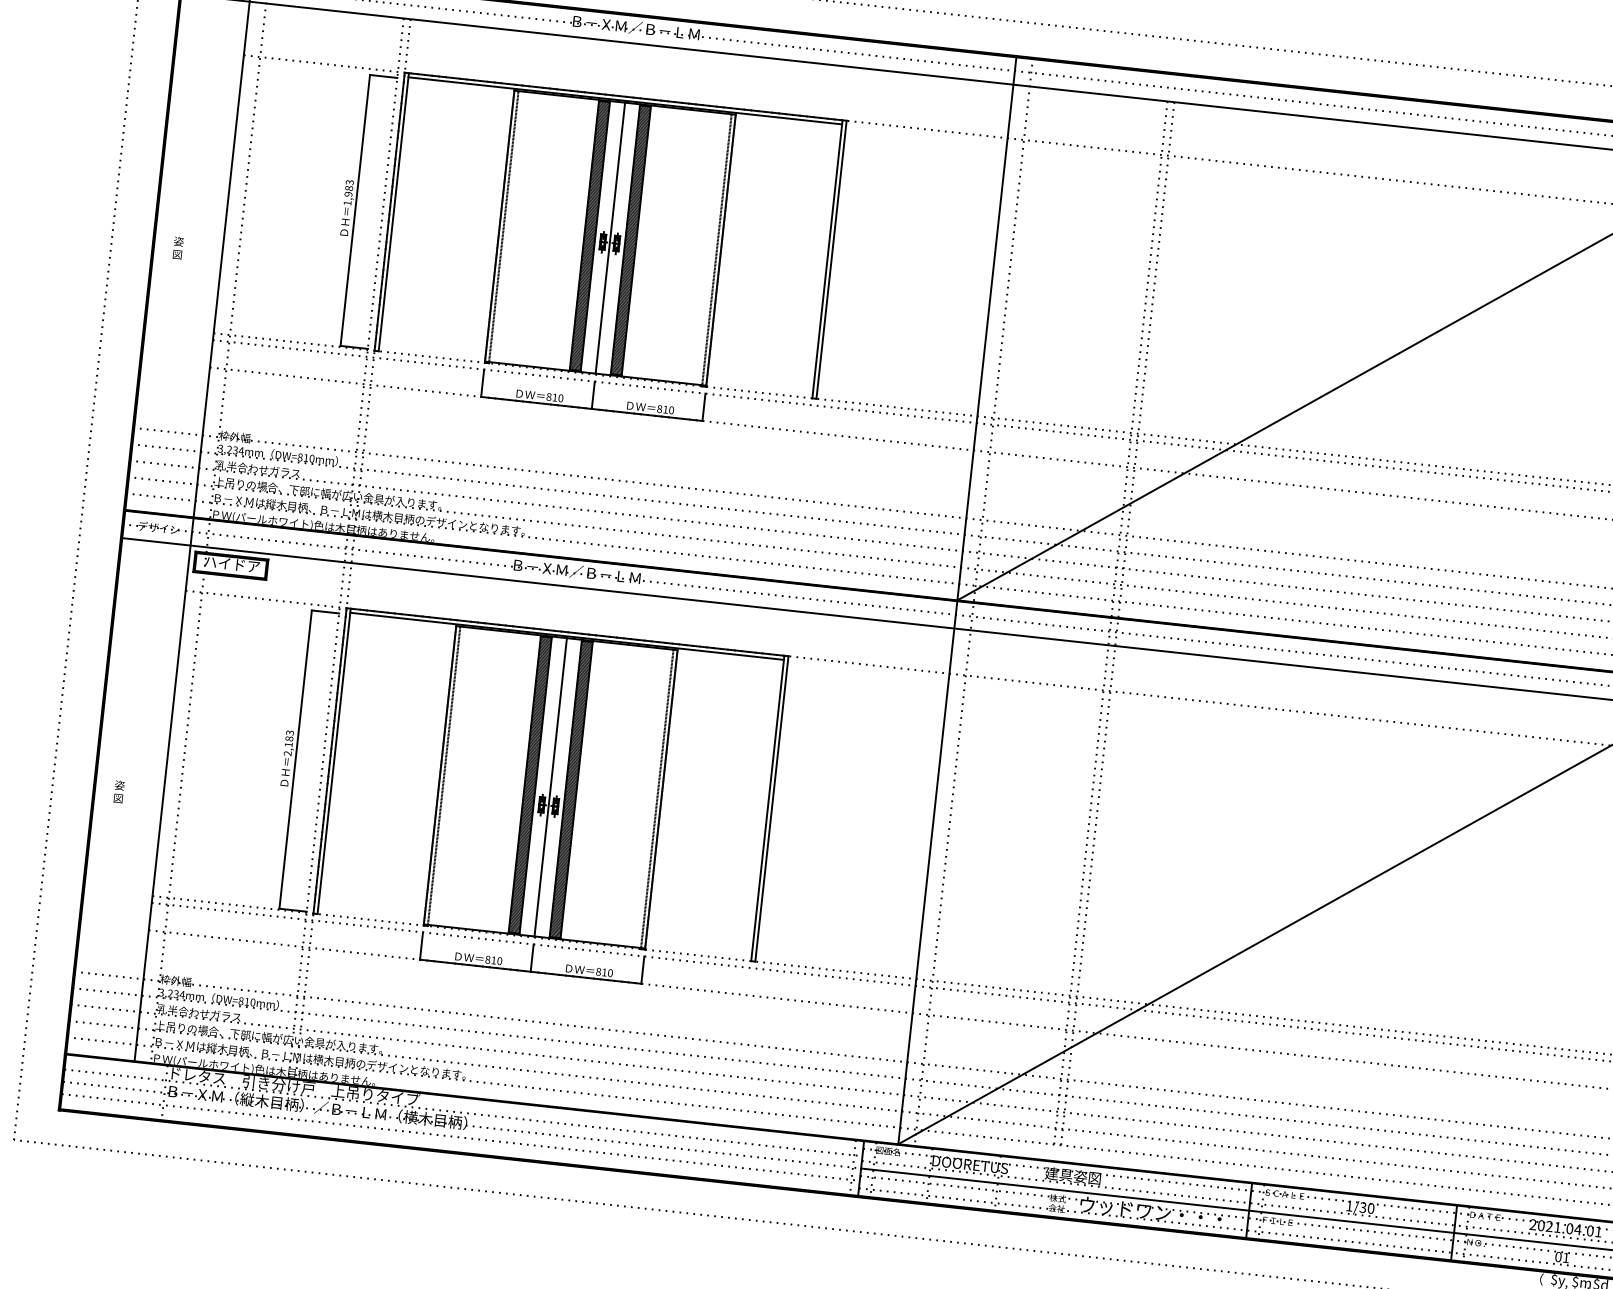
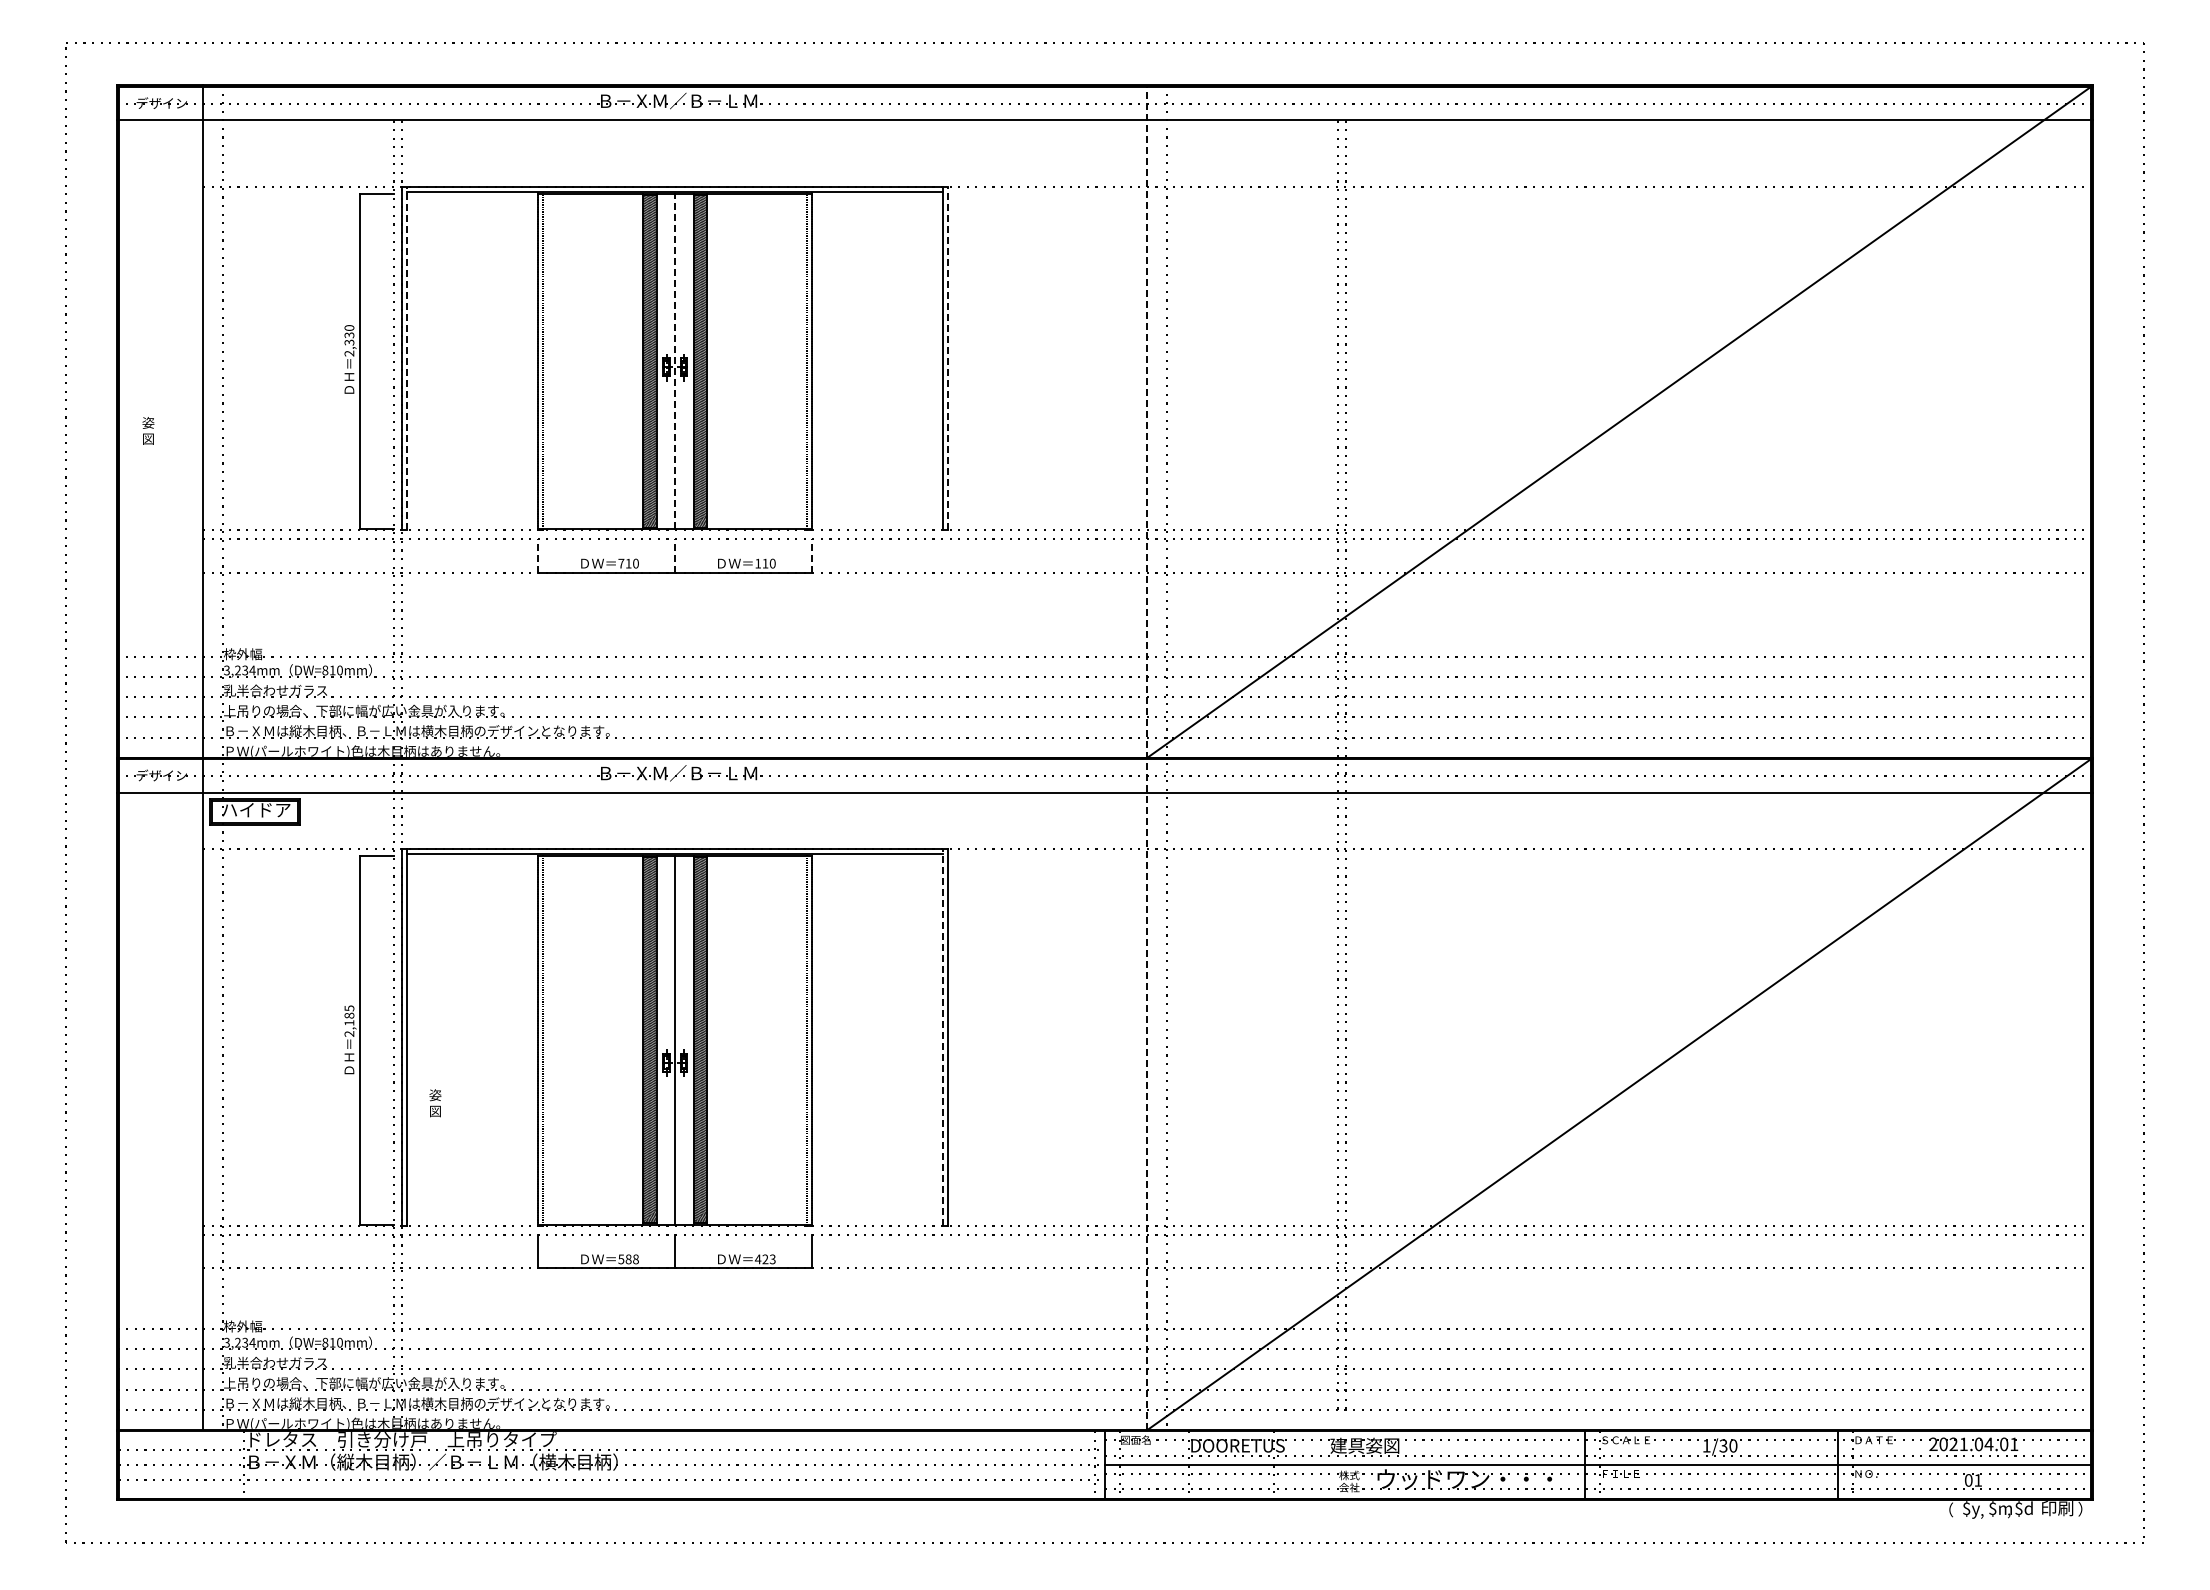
text: (348, 192) -> (349, 340), 1,983 -> 2,330
line: (394, 212) -> (407, 358), solid -> dashed
line: (610, 237) -> (675, 360), solid -> dashed
line: (831, 259) -> (948, 358), solid -> dashed
line: (482, 383) -> (538, 555), solid -> dashed
line: (593, 395) -> (675, 555), solid -> dashed
text: (549, 396) -> (621, 563), 810 -> 710
line: (703, 407) -> (811, 555), solid -> dashed
text: (660, 408) -> (758, 563), 810 -> 110
line: (957, 600) -> (1147, 757), solid -> dashed
text: (289, 732) -> (348, 1008), 2,183 -> 2,185
text: (119, 792) -> (435, 1103), moved
line: (768, 808) -> (943, 1037), solid -> dashed
text: (493, 960) -> (628, 1259), 810 -> 588
text: (603, 972) -> (764, 1259), 810 -> 423

